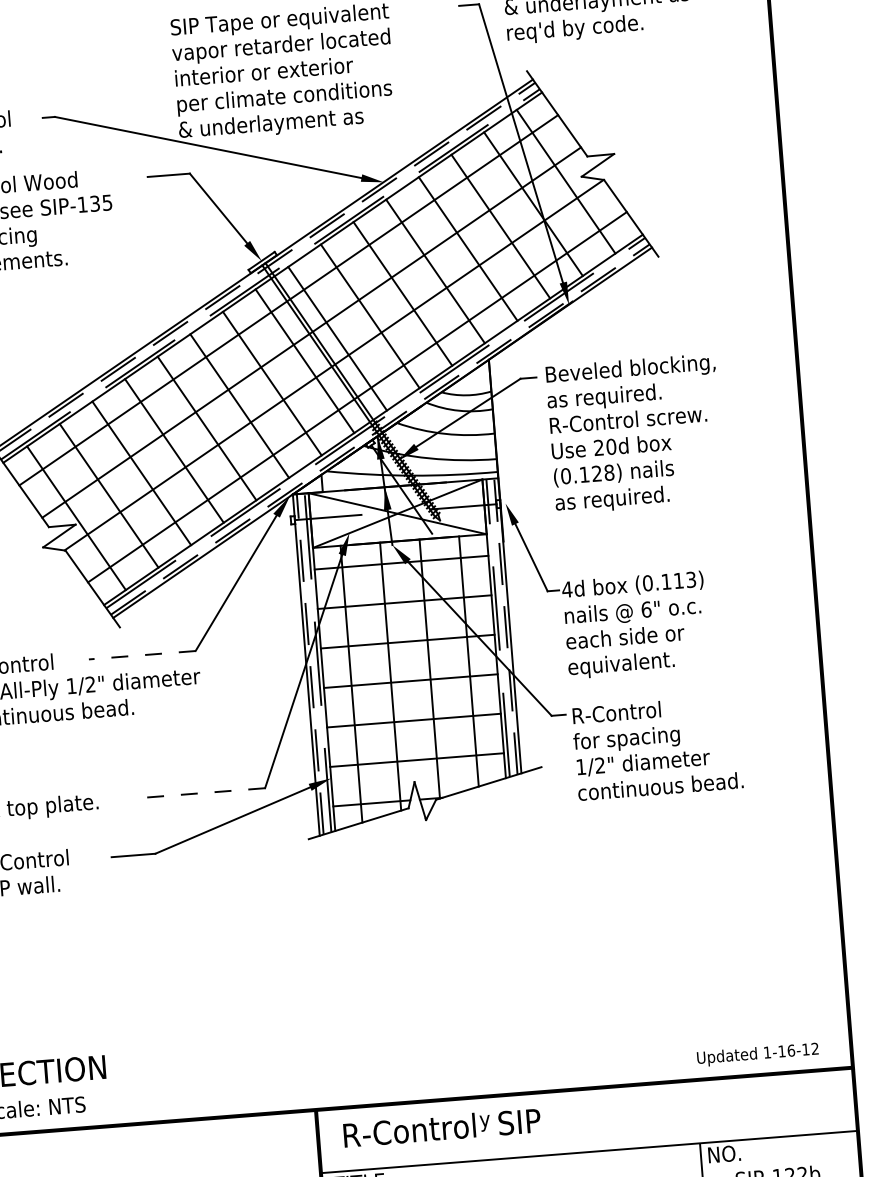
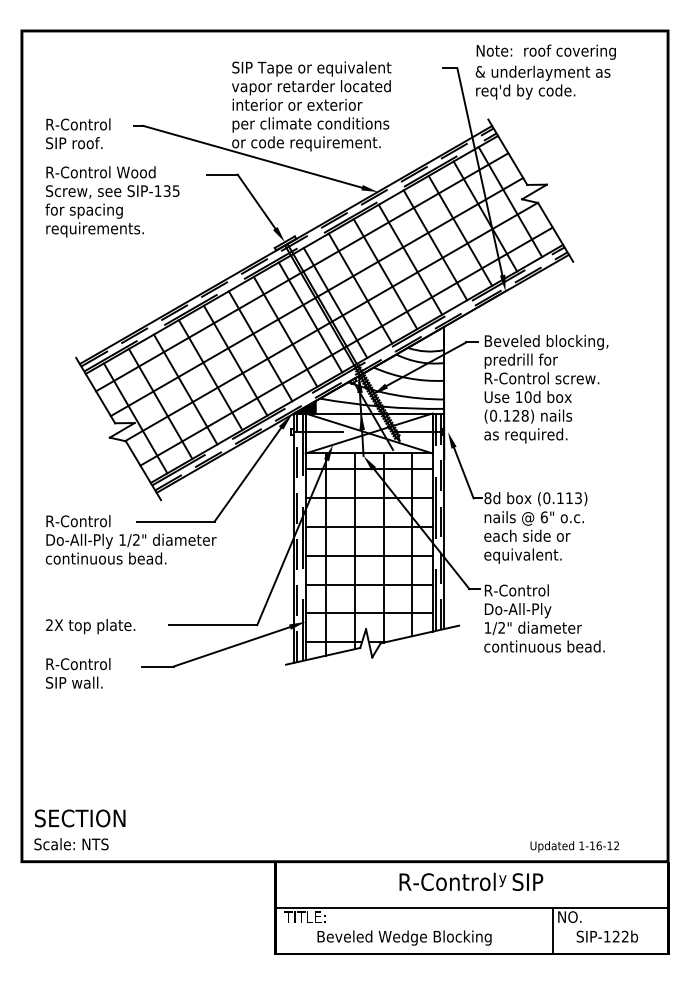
text: (280, 123) -> (306, 143), & underlayment as -> or code requirement.
text: (603, 396) -> (525, 360), as required. -> predrill for
text: (598, 447) -> (518, 396), 20d -> 10d
fill: (307, 483) -> (305, 406), added
text: (566, 589) -> (487, 498), 4d -> 8d
line: (142, 655) -> (175, 521), dashed -> solid
text: (626, 739) -> (522, 610), for spacing -> Do-All-Ply
line: (203, 793) -> (212, 625), dashed -> solid
text: (757, 1054) -> (574, 846), moved
text: (442, 1127) -> (471, 881), moved

